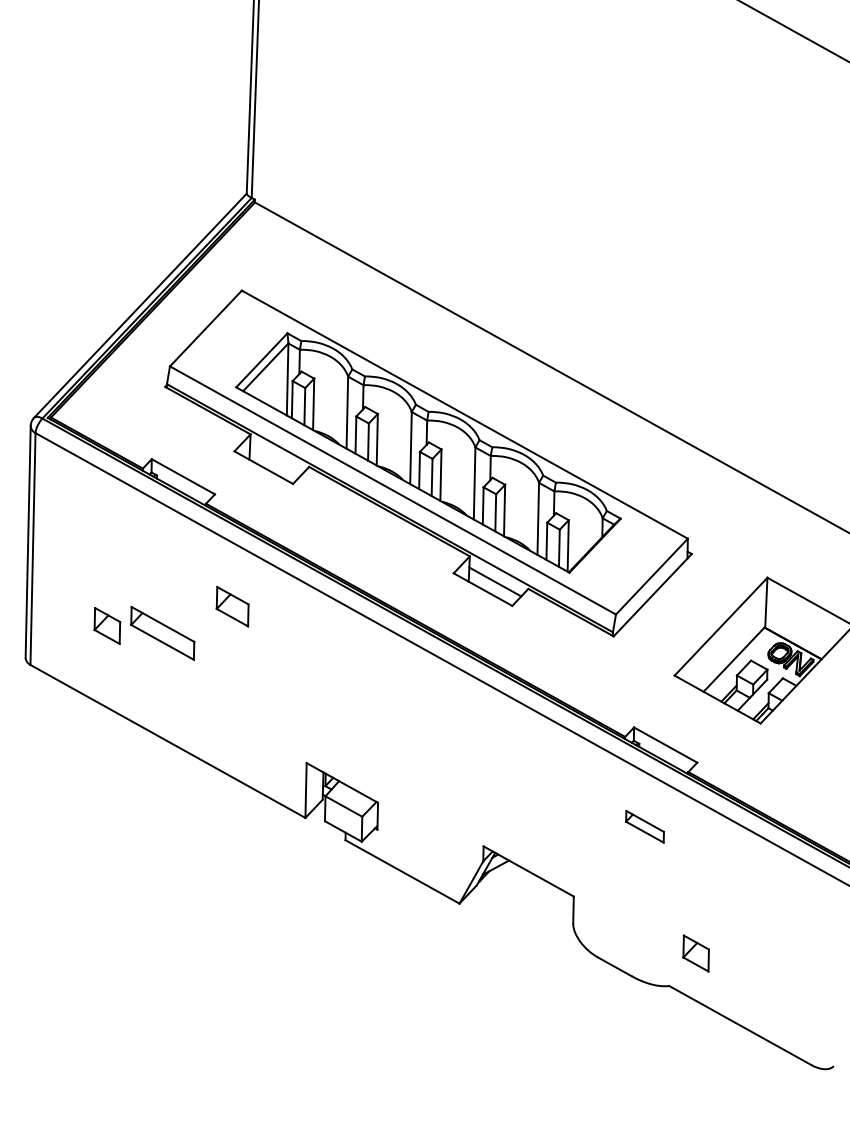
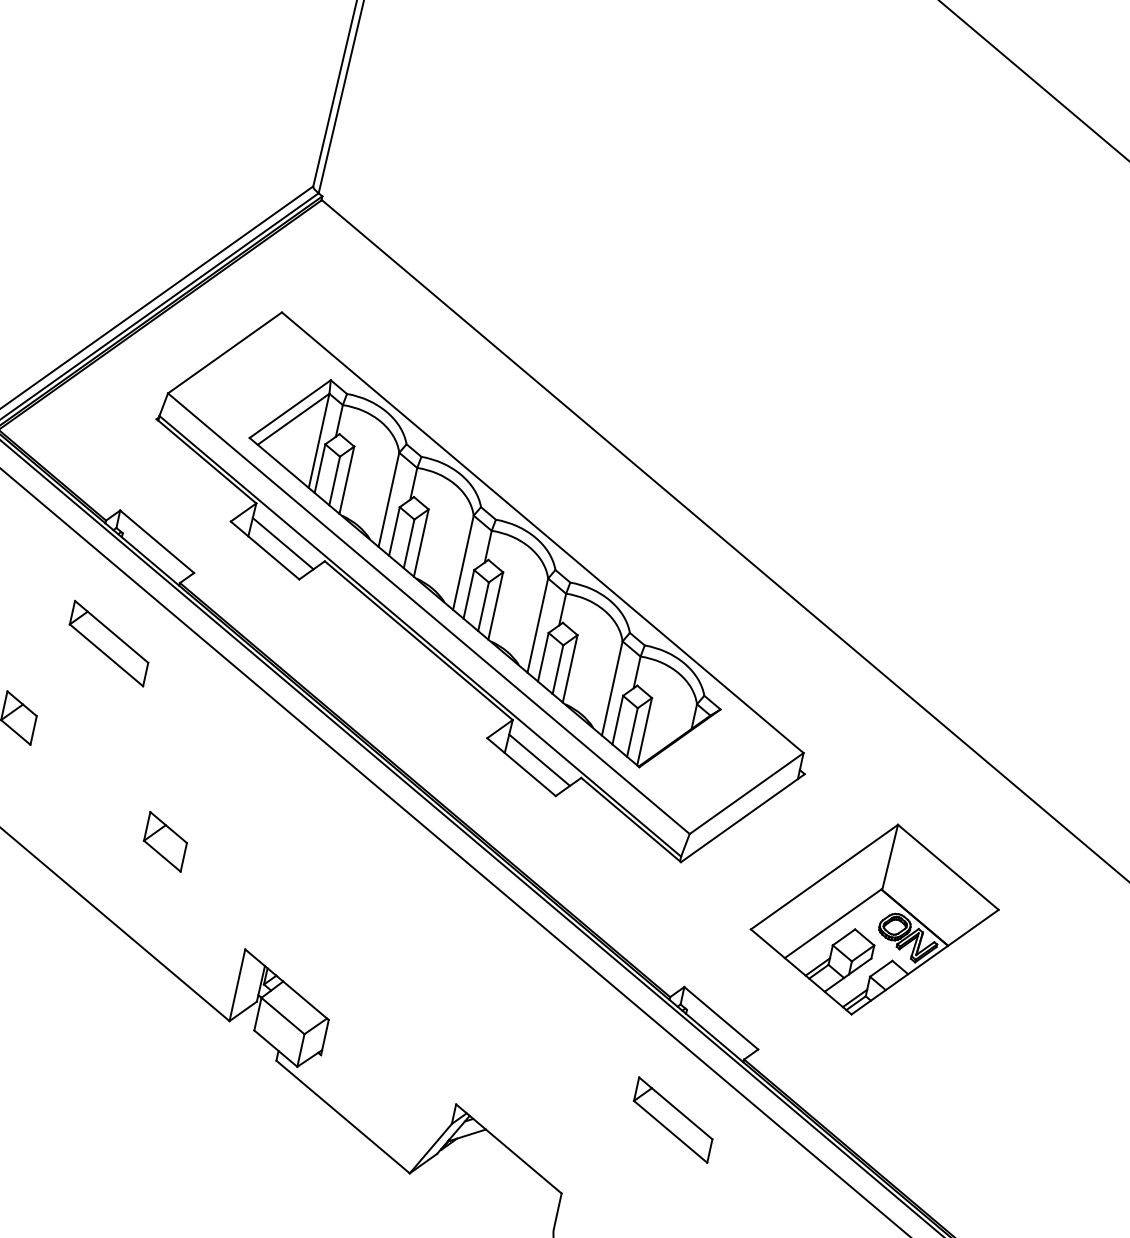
line: (276, 459) -> (283, 543), added
part: (232, 606) -> (165, 841), moved
part: (162, 633) -> (108, 643), moved
part: (644, 826) -> (672, 1119), size x1.67

